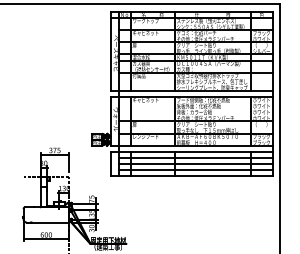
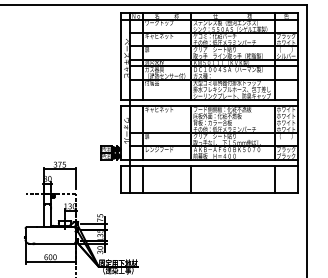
line: (195, 158) -> (213, 173), removed
line: (195, 163) -> (213, 179), removed
line: (195, 170) -> (213, 186), removed

